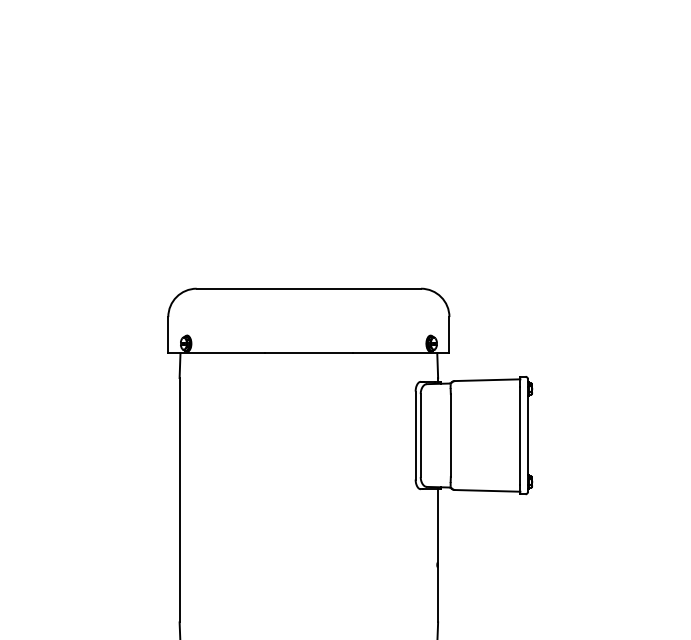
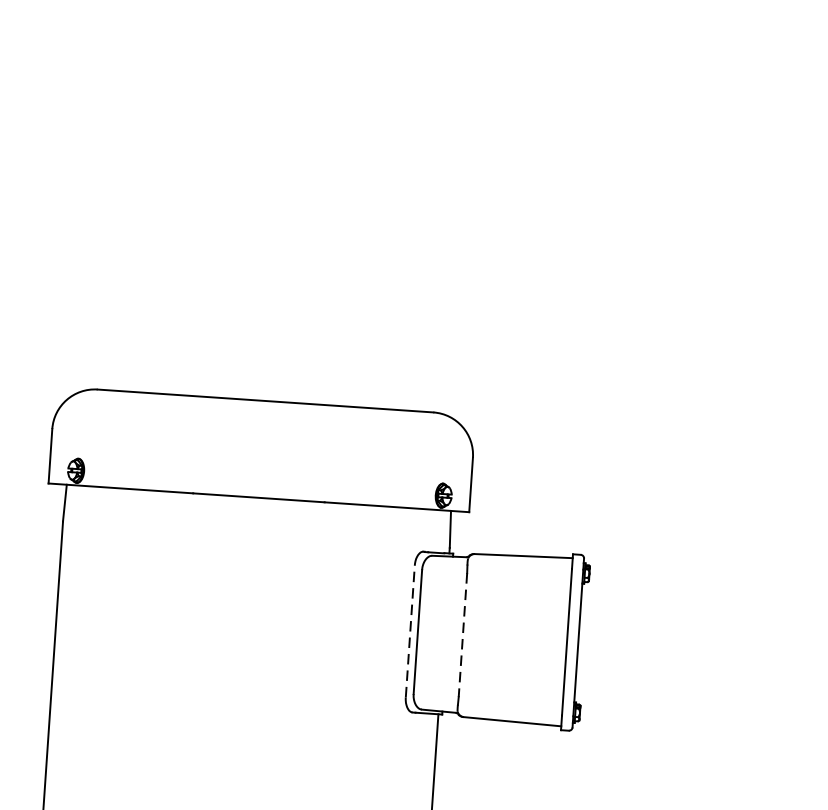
line: (415, 435) -> (410, 631), solid -> dashed
line: (450, 436) -> (462, 636), solid -> dashed

